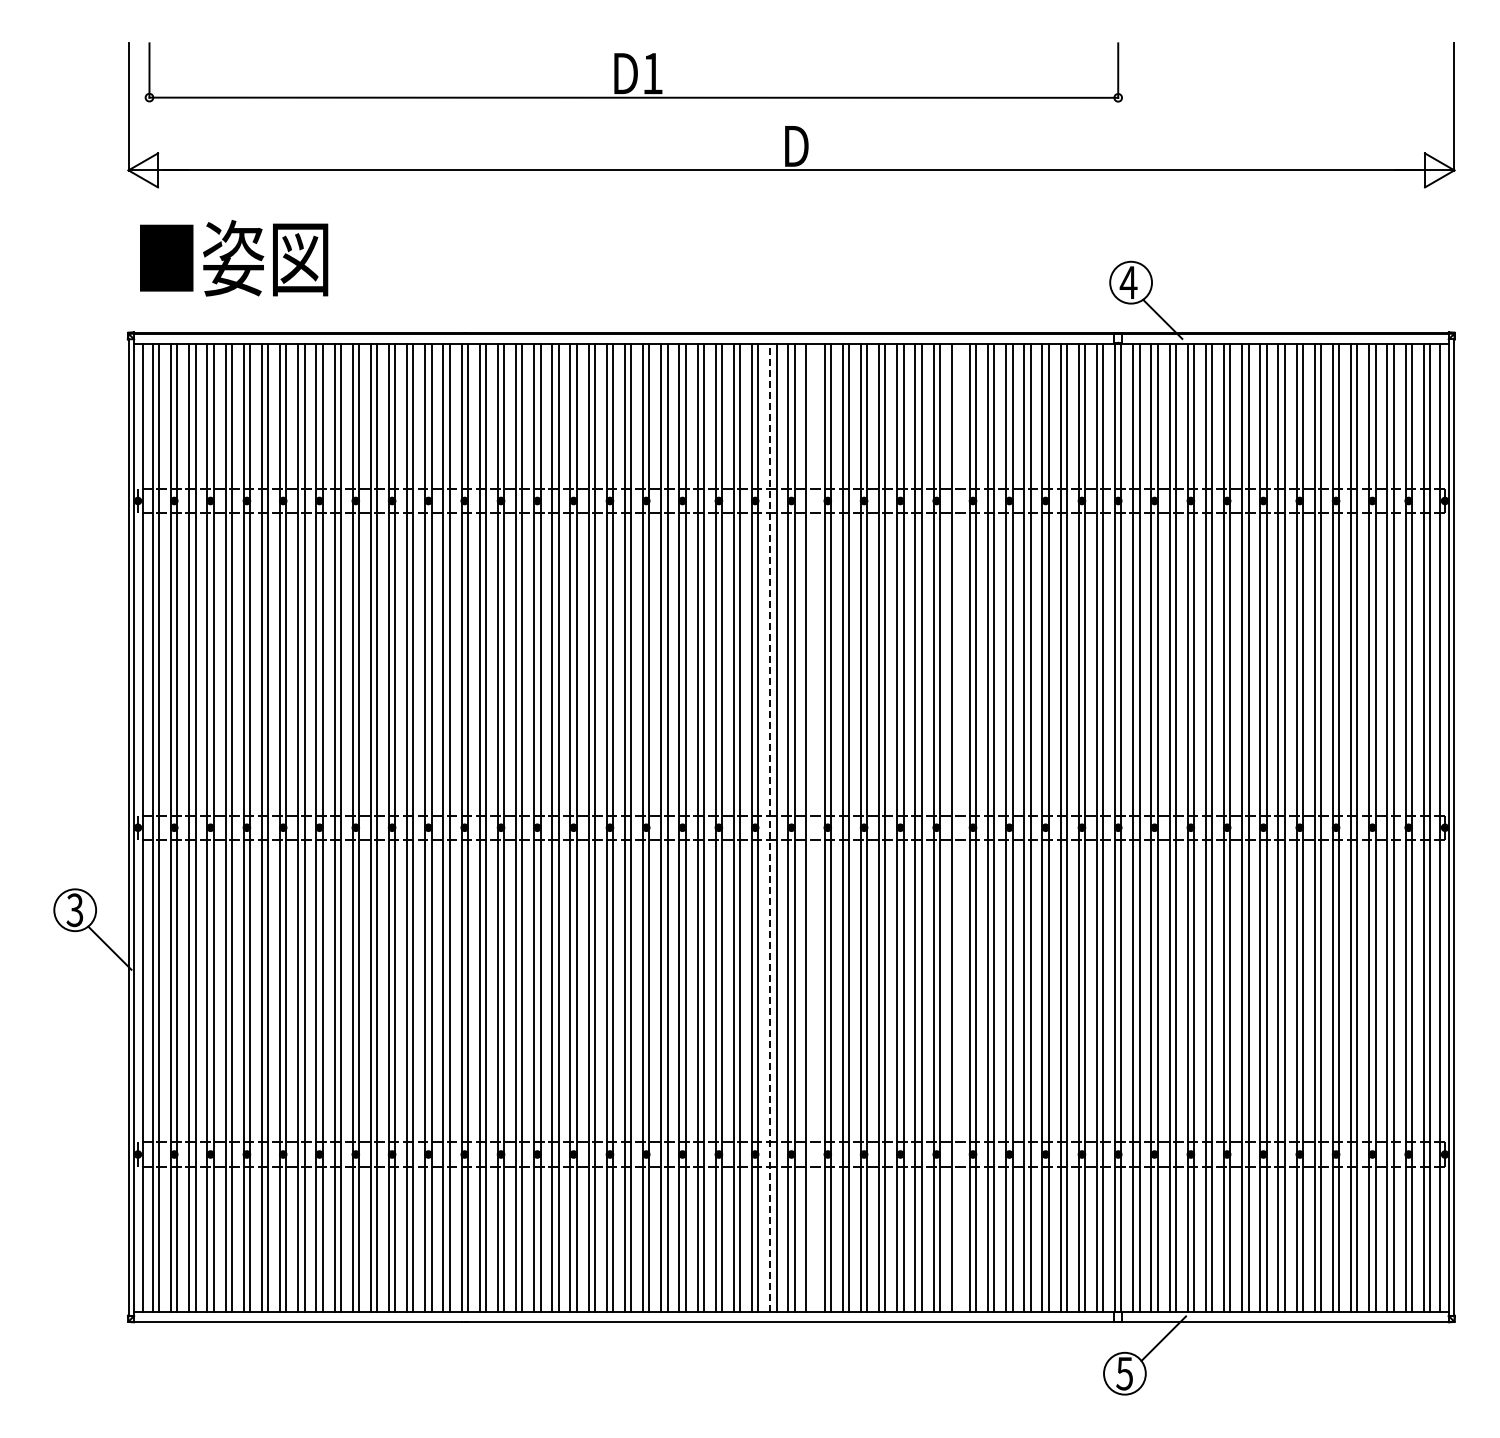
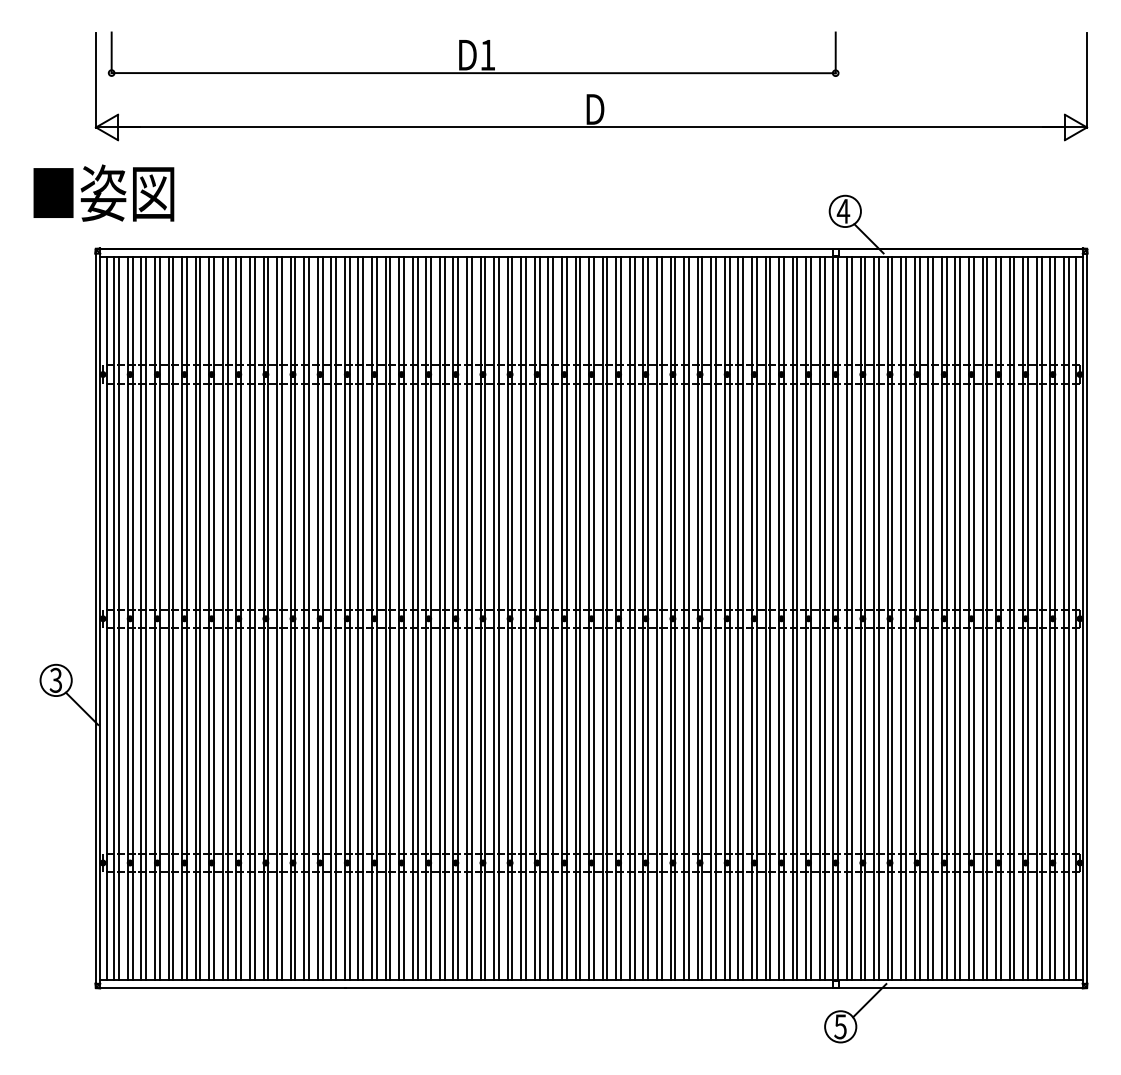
text: (234, 258) -> (104, 193), moved
line: (770, 827) -> (575, 618), dashed -> solid
line: (812, 827) -> (607, 618), added
line: (958, 827) -> (716, 618), added

